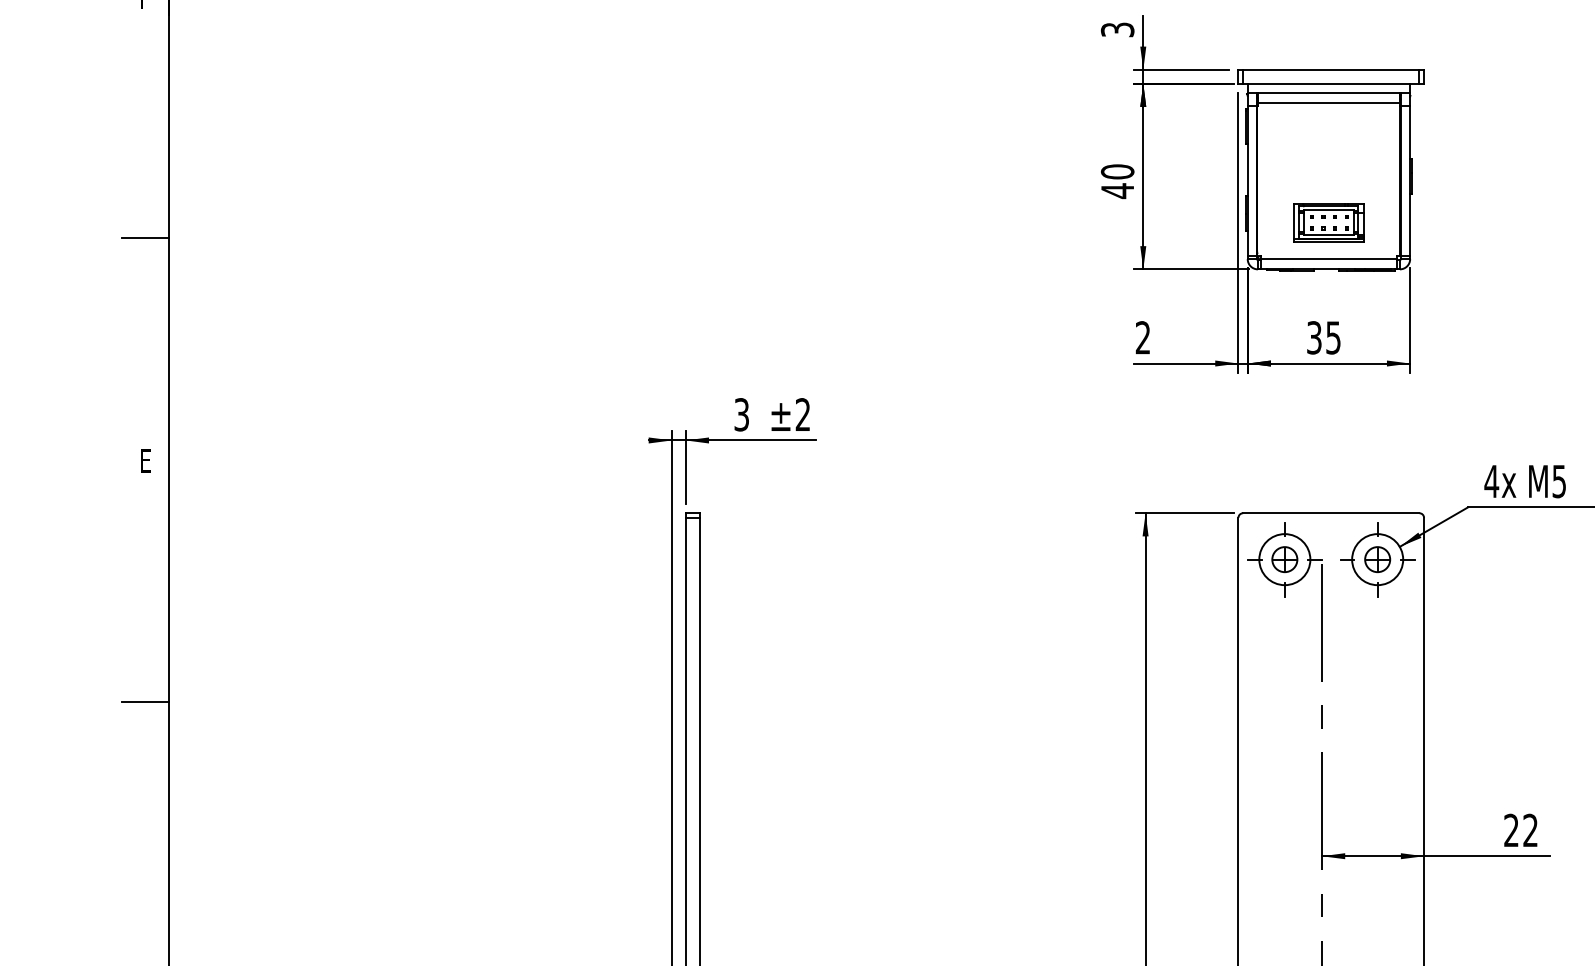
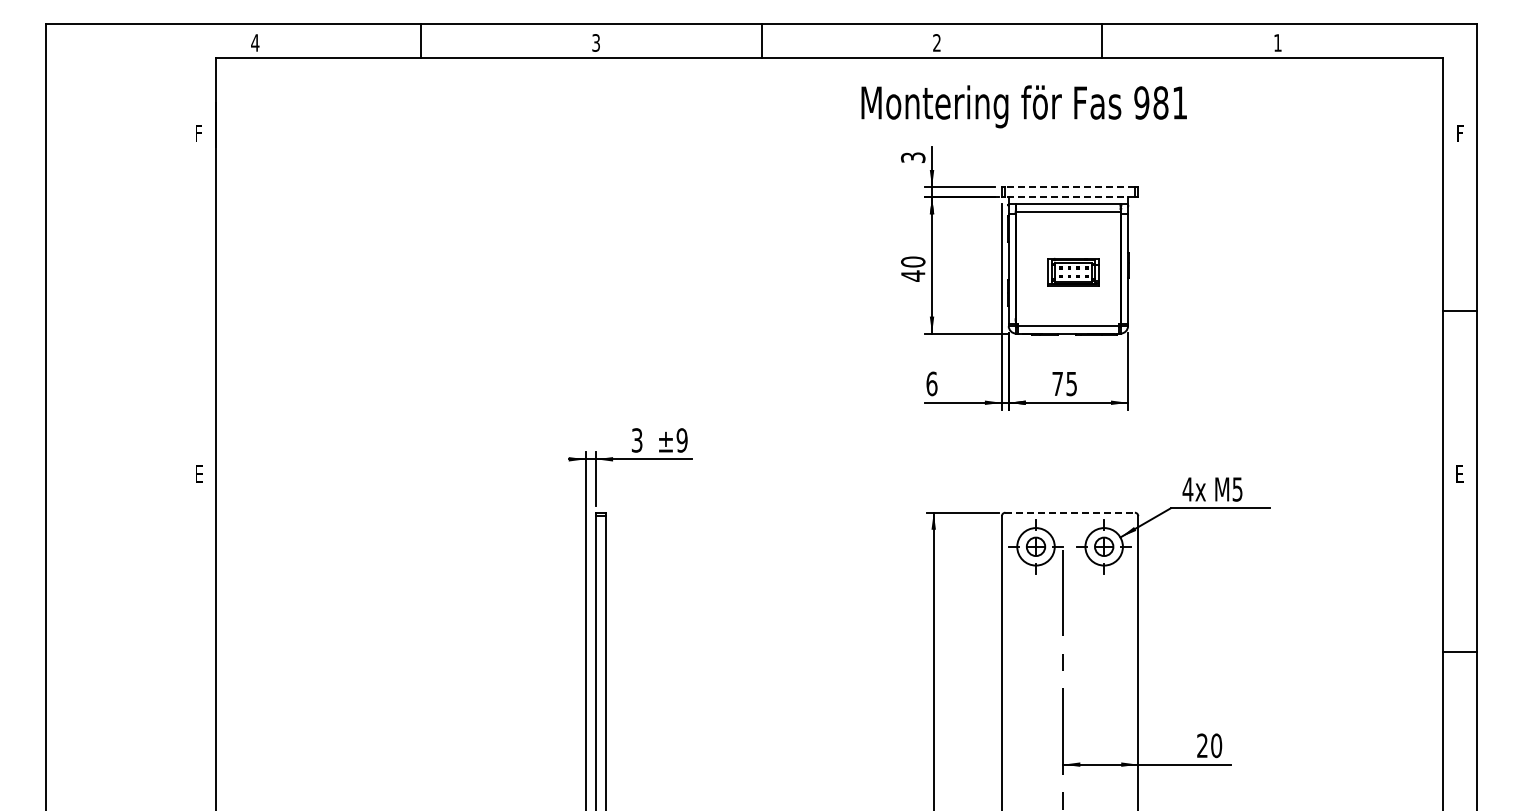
line: (1331, 70) -> (1070, 187), solid -> dashed
line: (1331, 84) -> (1070, 197), solid -> dashed
part: (1329, 221) -> (1073, 271), moved
line: (145, 237) -> (199, 310), removed
text: (1142, 337) -> (931, 383), 2 -> 6
text: (1314, 337) -> (1057, 383), 35 -> 75
text: (802, 414) -> (681, 440), ±2 -> ±9
line: (1331, 512) -> (1070, 512), solid -> dashed
line: (145, 702) -> (199, 651), removed
text: (1530, 830) -> (1216, 745), 22 -> 20

